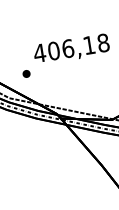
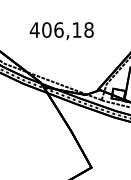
part: (25, 74) -> (20, 45), removed

